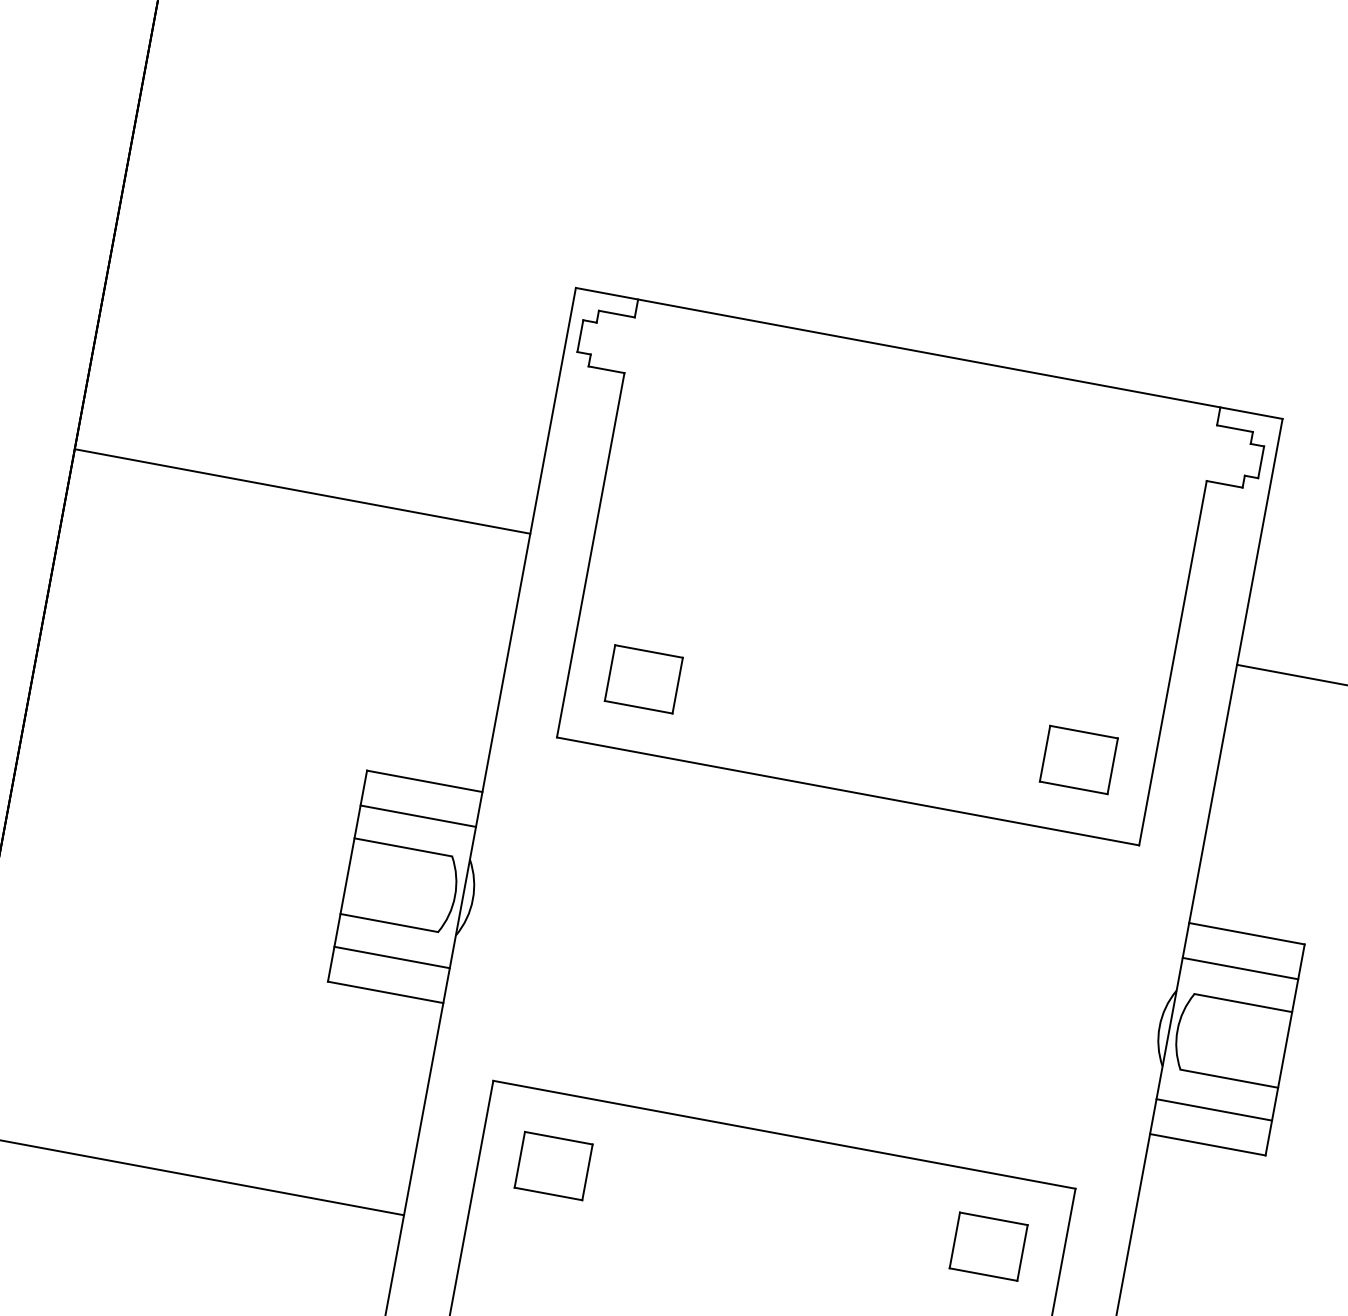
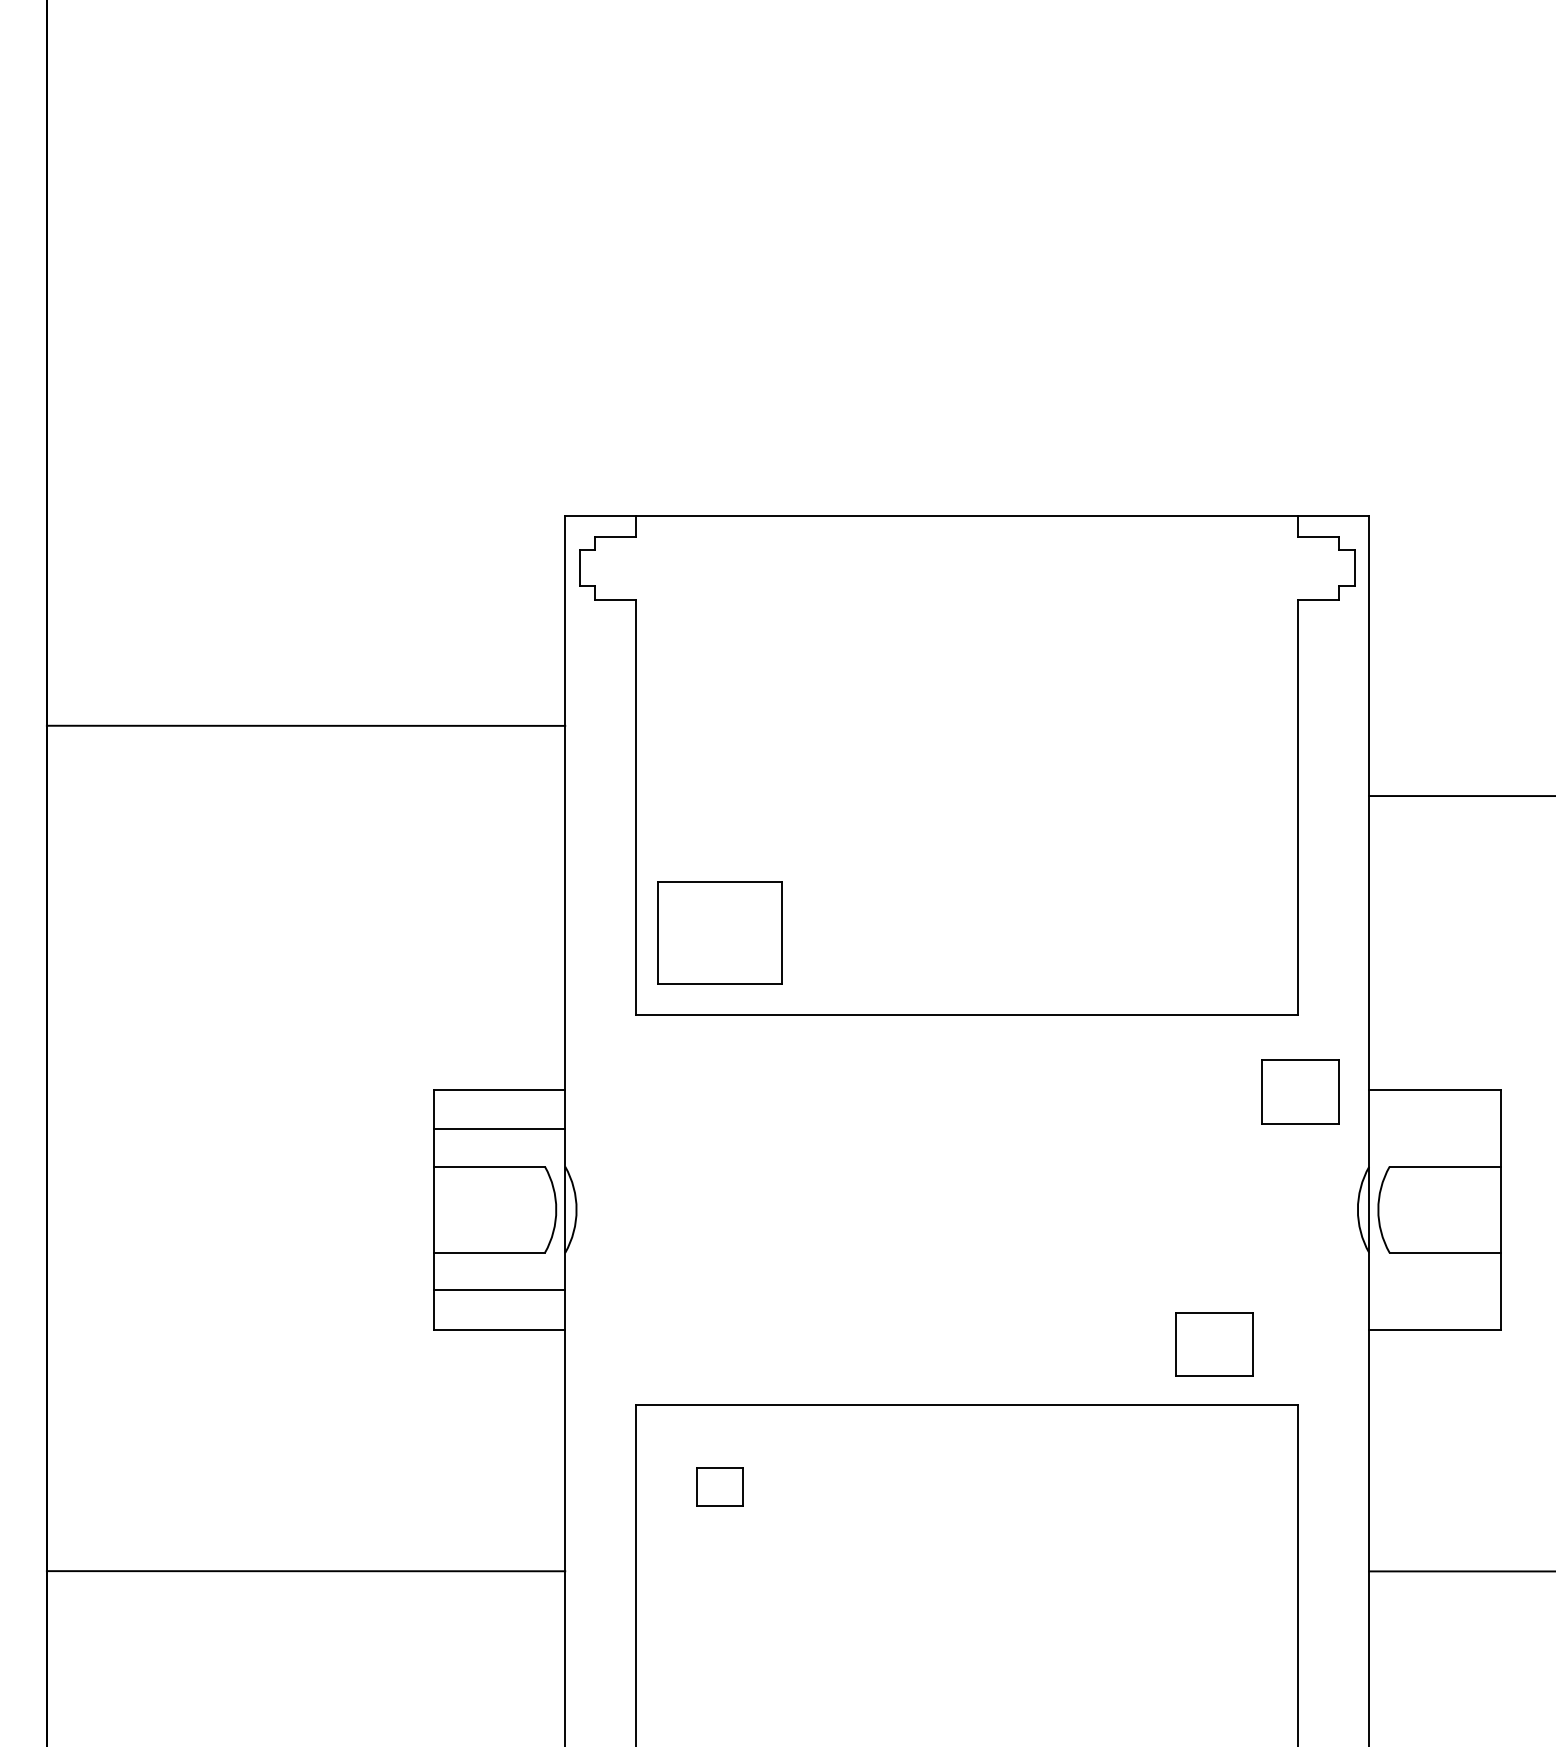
line: (302, 491) -> (305, 725), moved
part: (643, 678) -> (719, 932), size x1.6
part: (1078, 759) -> (1300, 1091), moved
line: (1240, 968) -> (1434, 1129), removed
line: (1213, 1110) -> (1434, 1290), removed
part: (553, 1165) -> (719, 1486), size x0.6
part: (988, 1246) -> (1214, 1344), moved

